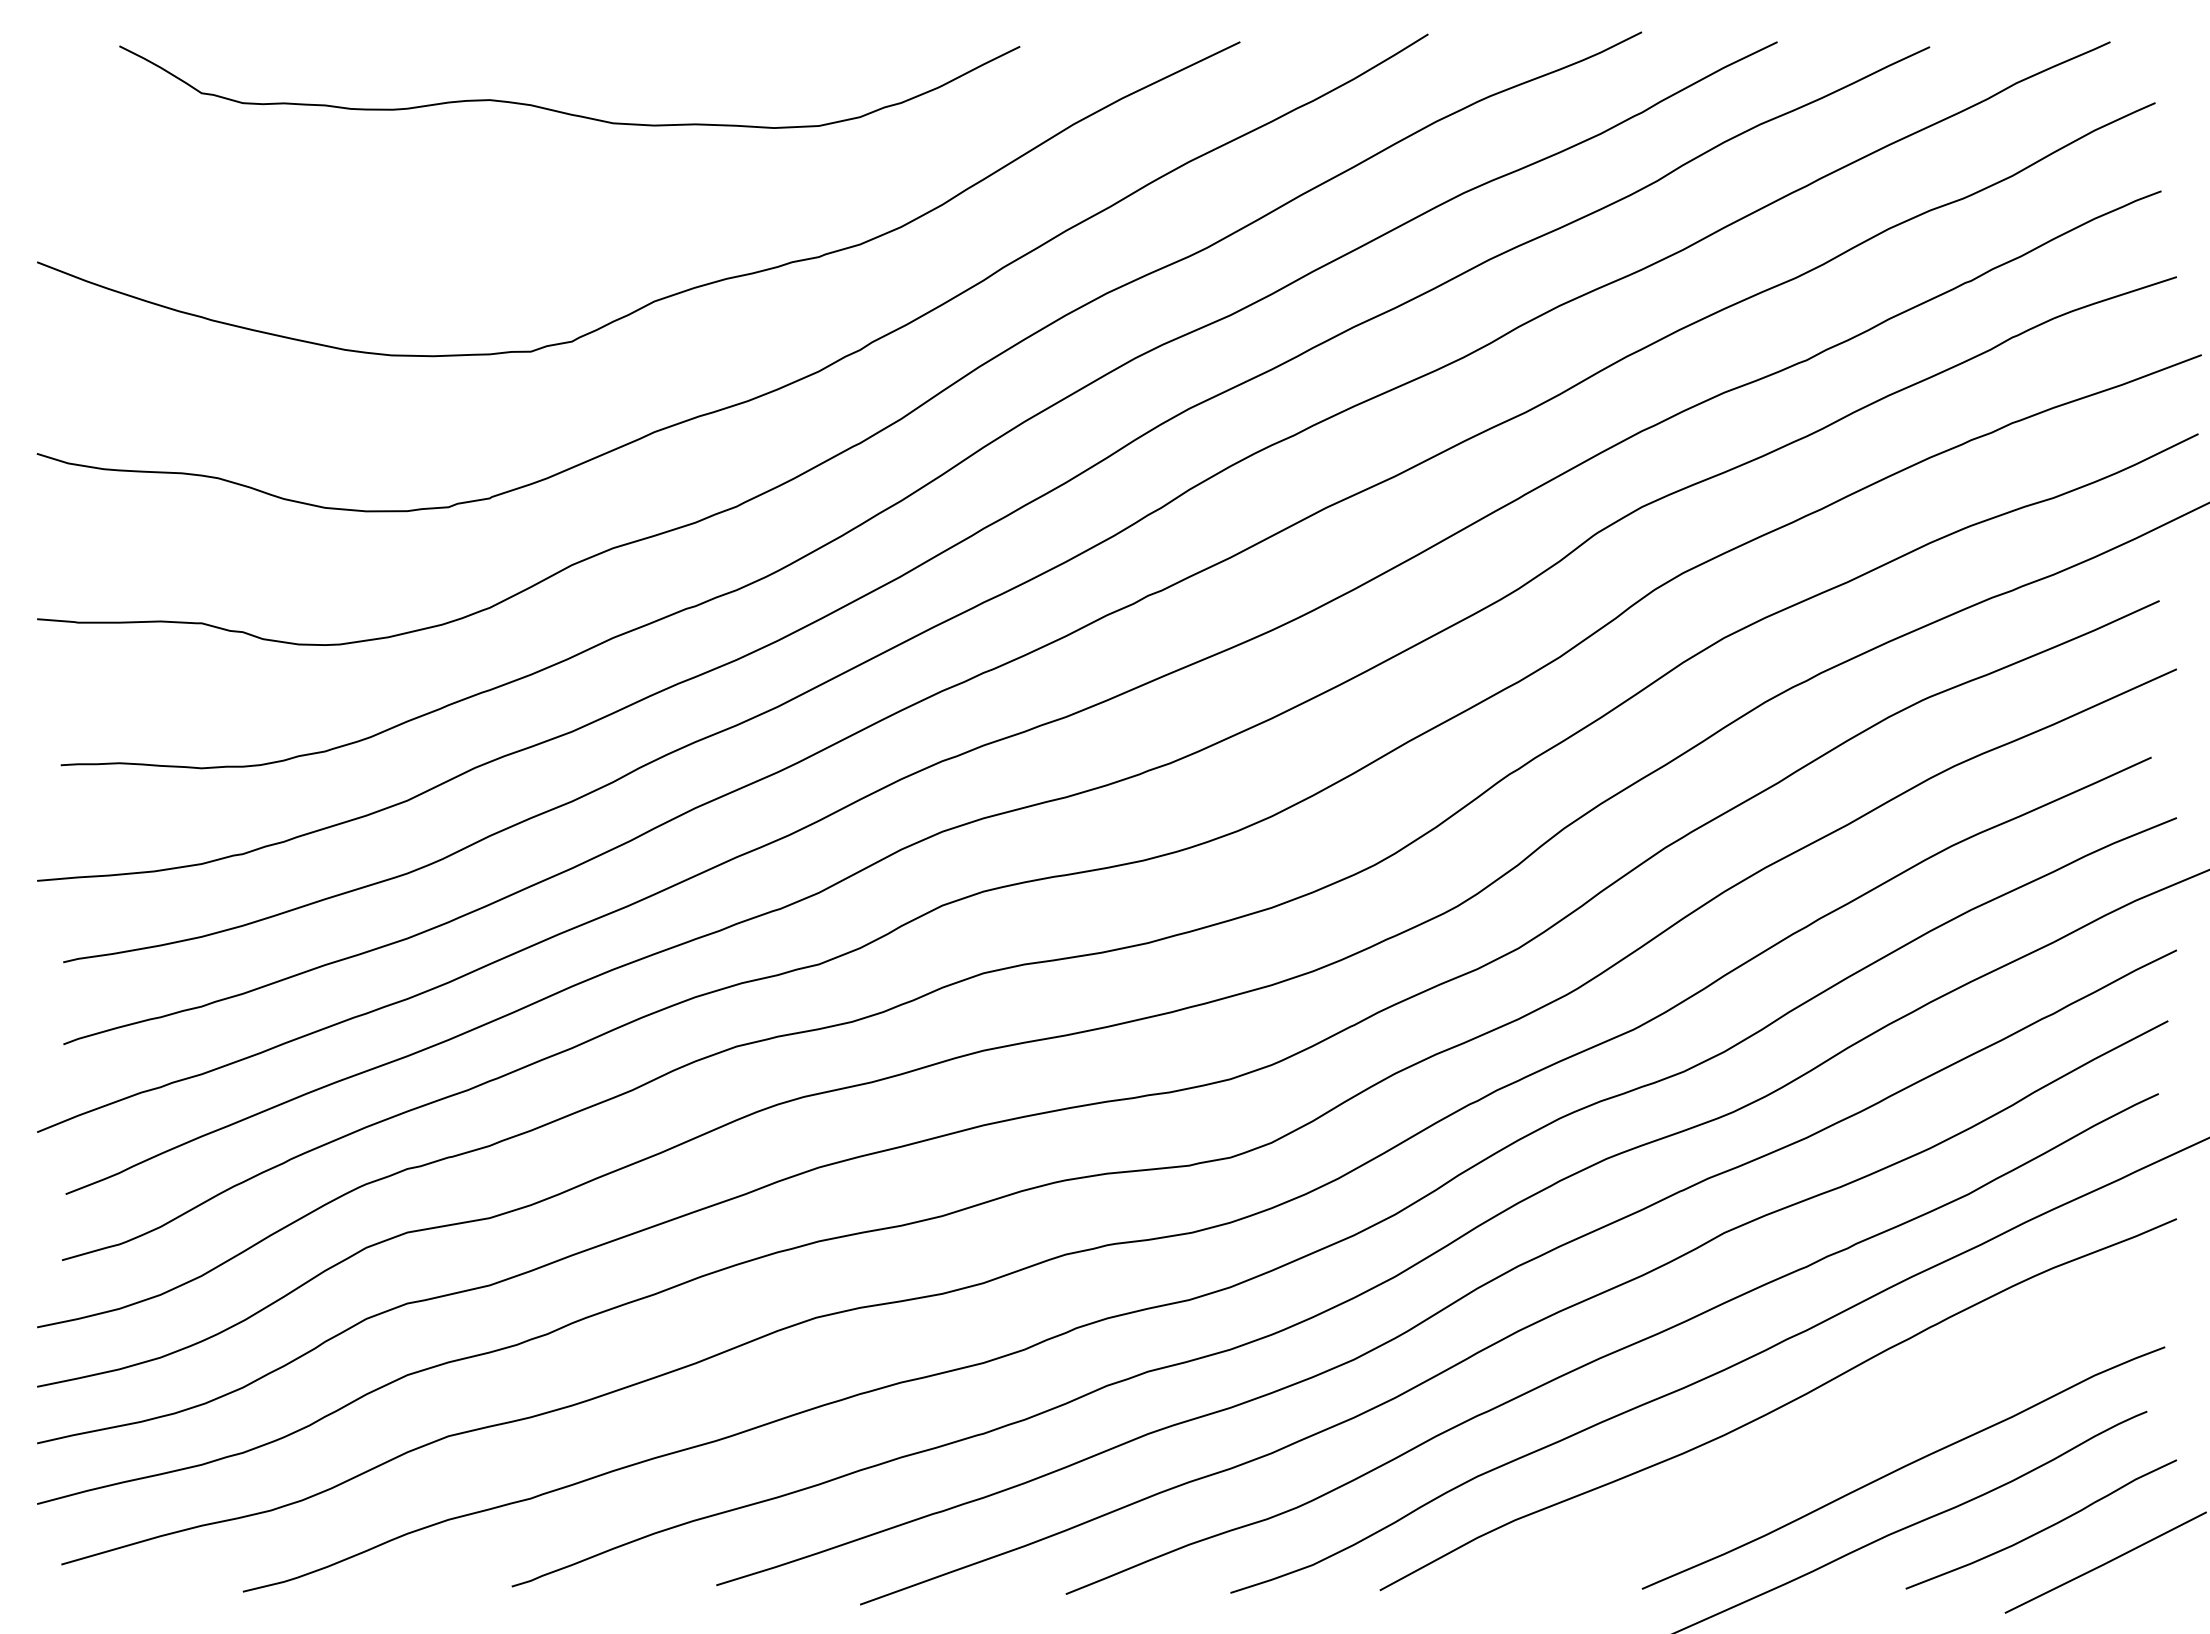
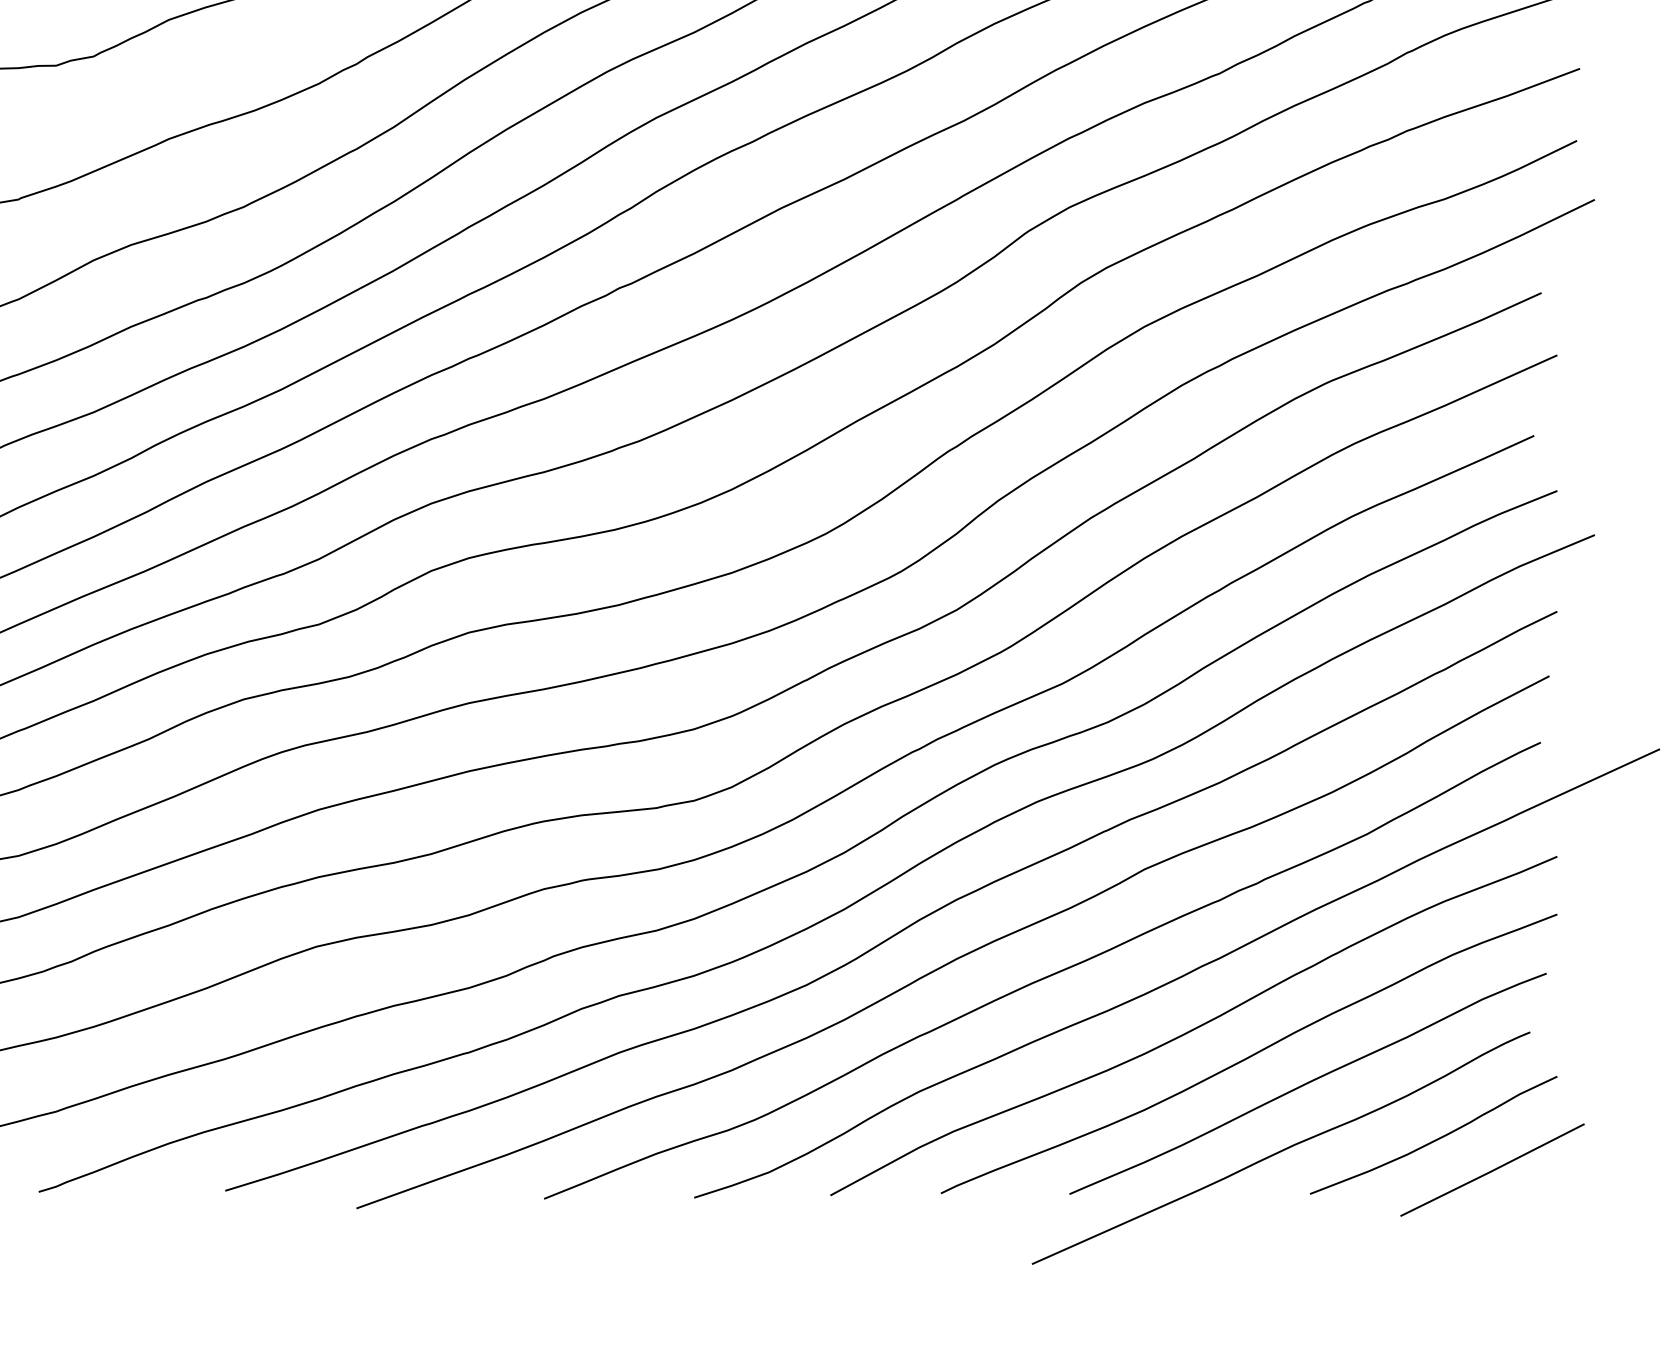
curve: (1839, 1437) -> (1249, 1055), added

